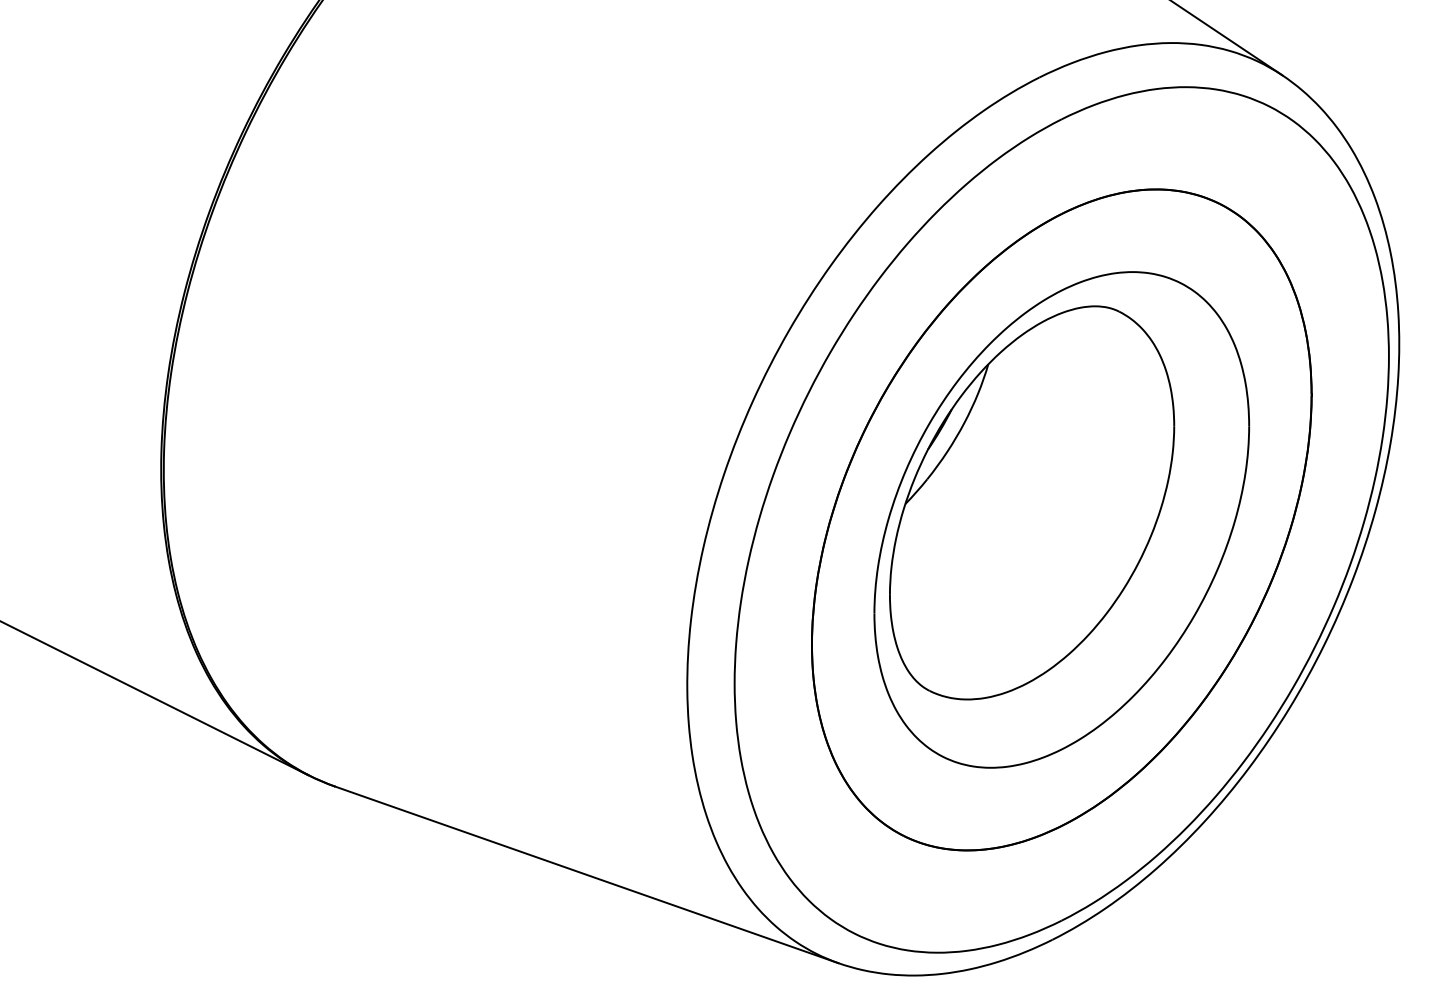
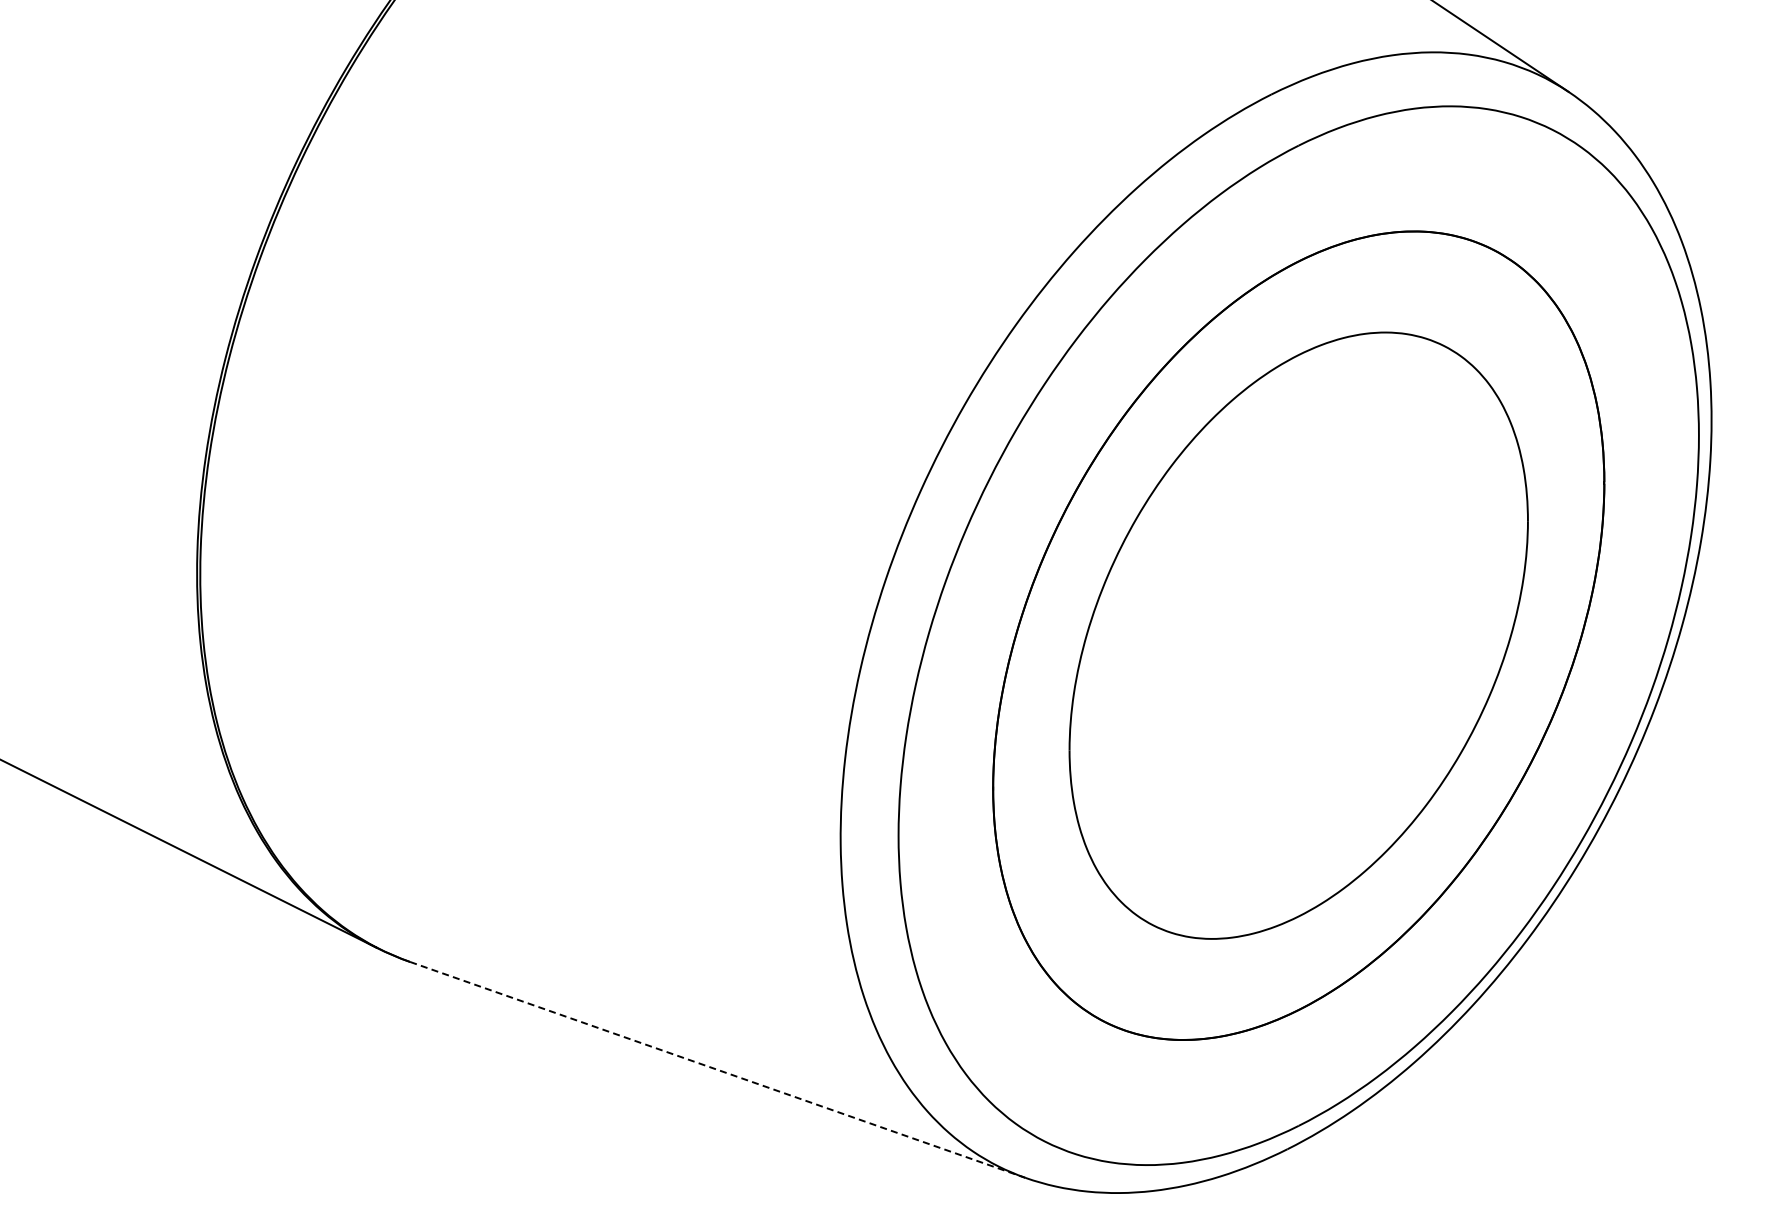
part: (1032, 502) -> (1262, 614), removed
line: (587, 875) -> (718, 1070), solid -> dashed

